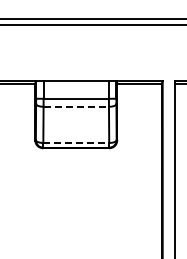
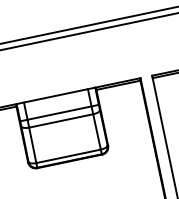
line: (76, 106) -> (61, 120), dashed -> solid
line: (76, 142) -> (68, 155), dashed -> solid

